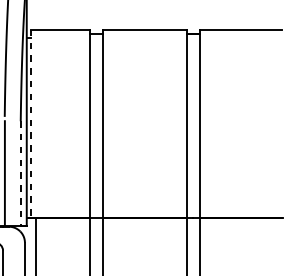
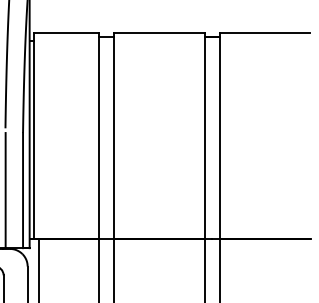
line: (31, 124) -> (34, 136), dashed -> solid
line: (21, 173) -> (23, 190), dashed -> solid

